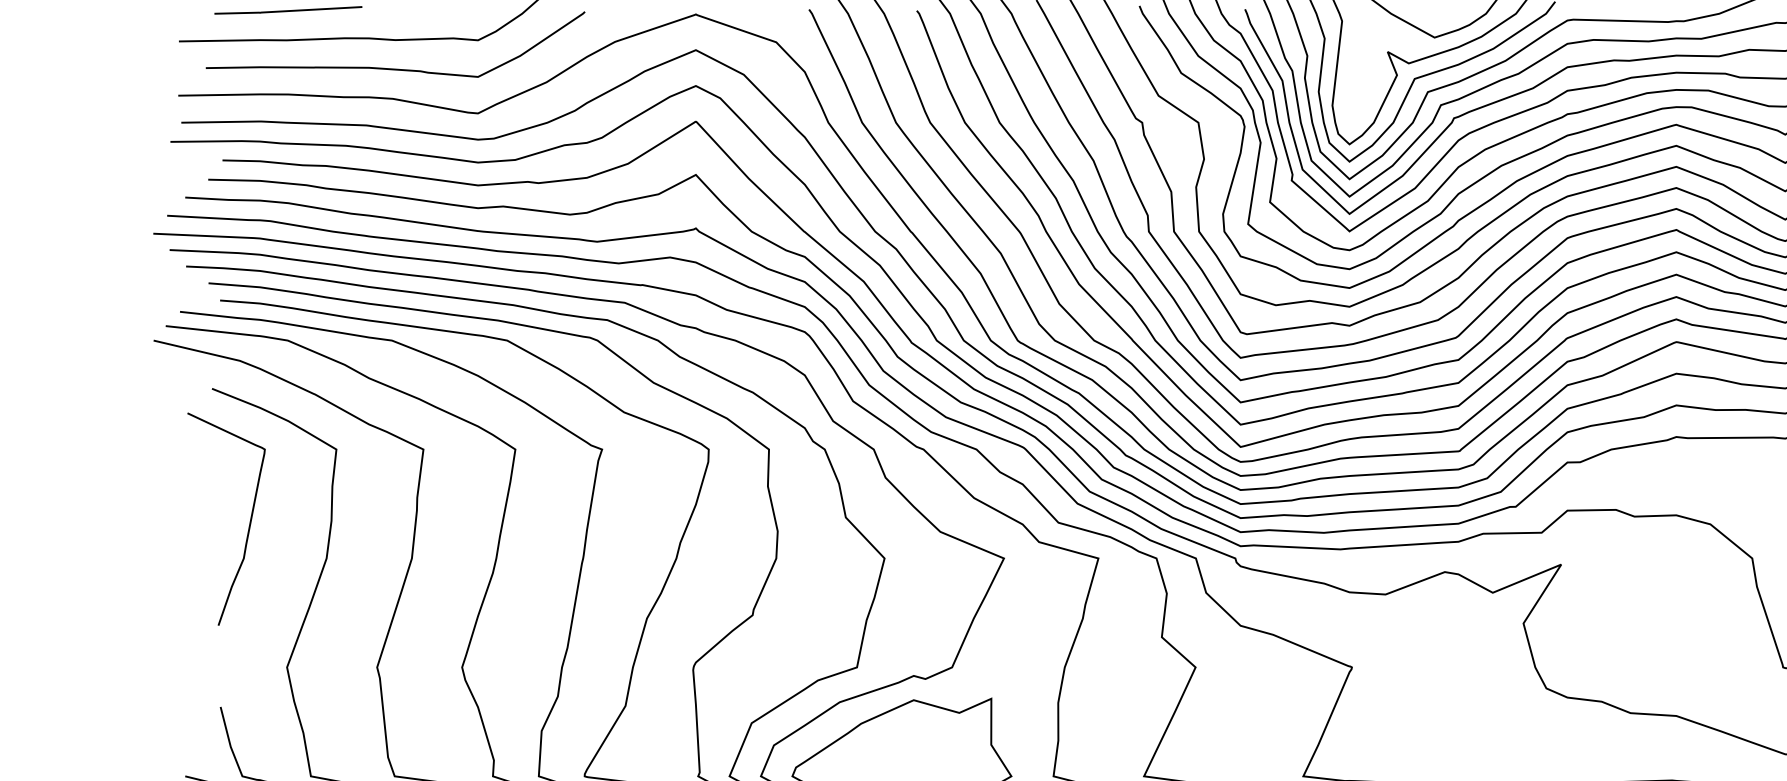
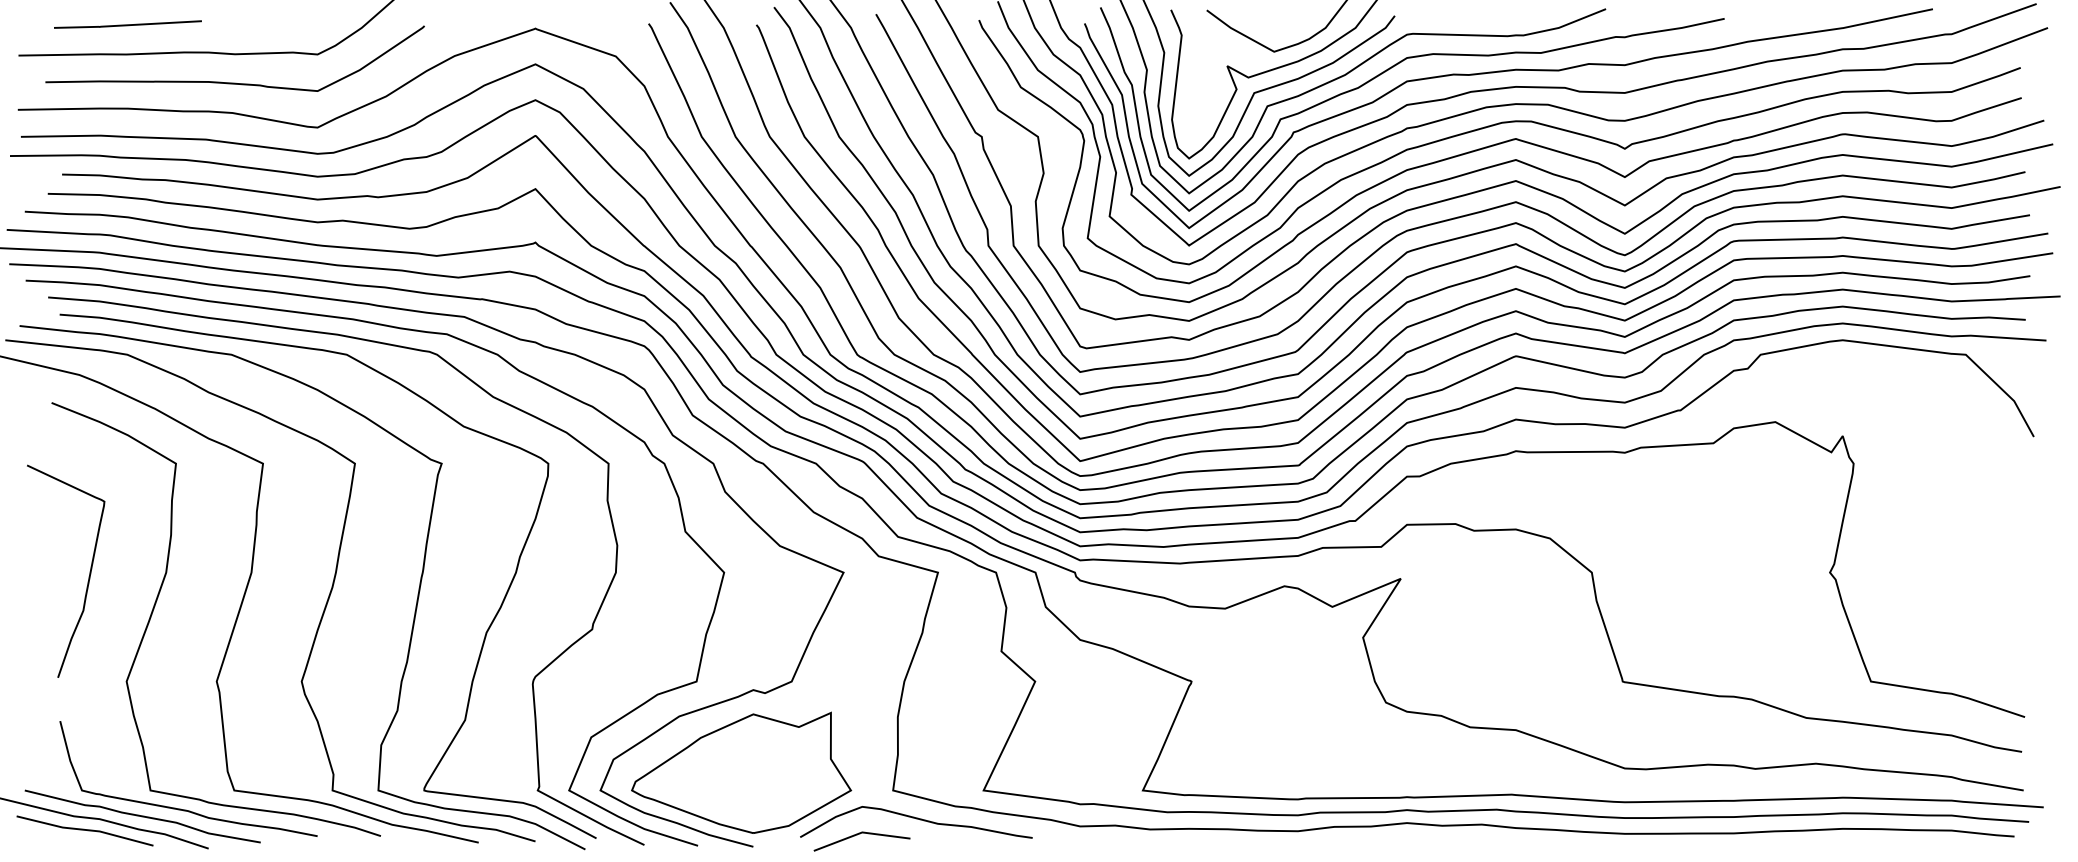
curve: (248, 524) -> (88, 576), moved

